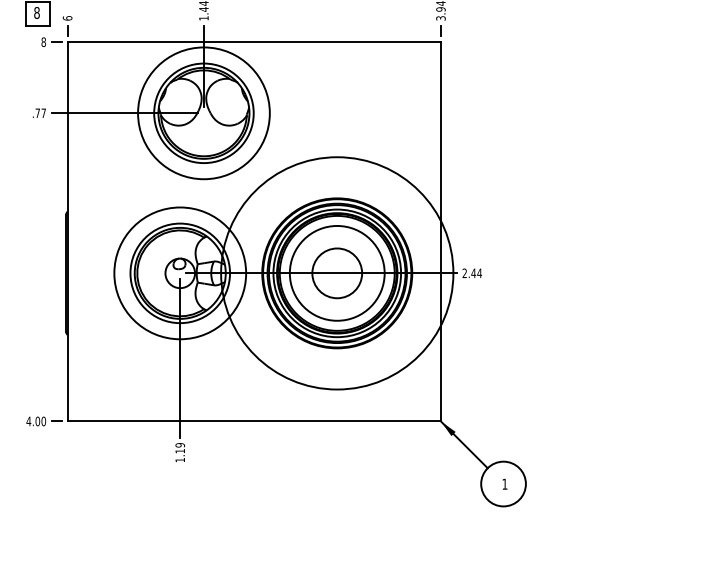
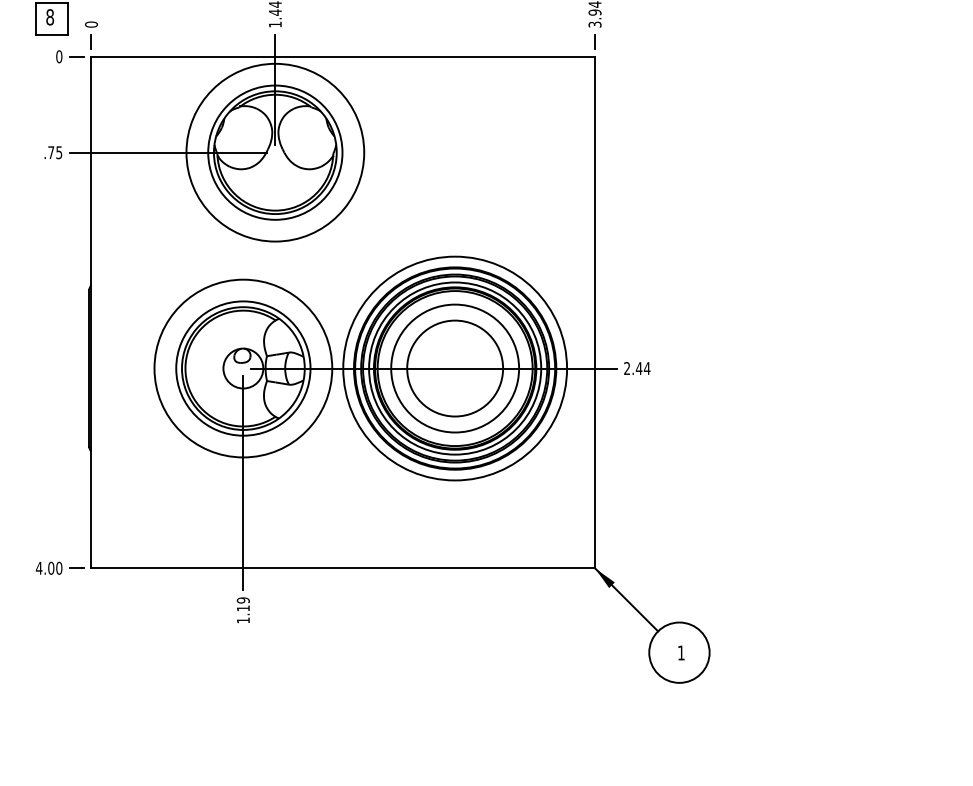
text: (66, 18) -> (90, 24), 6 -> 0
text: (43, 42) -> (59, 56), 8 -> 0
text: (43, 113) -> (59, 152), .77 -> .75
circle: (337, 273) -> (455, 368), size x0.71
circle: (337, 273) -> (455, 368), size x1.43

